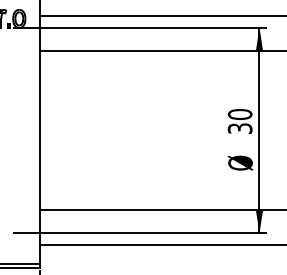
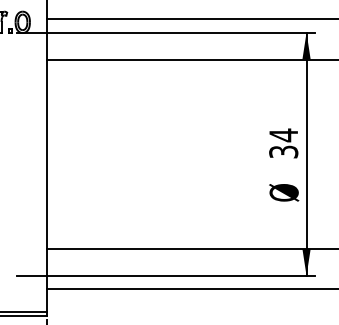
text: (239, 114) -> (282, 135), 30 -> 34

